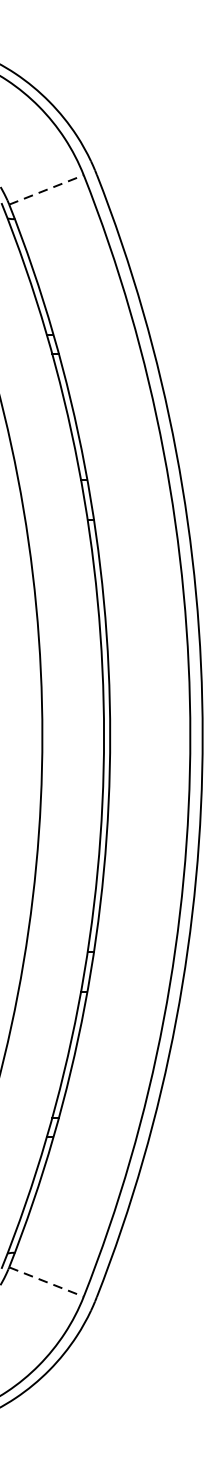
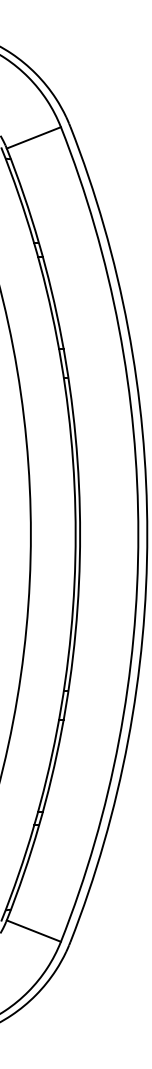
line: (47, 189) -> (34, 137), dashed -> solid
line: (47, 1282) -> (34, 931), dashed -> solid

